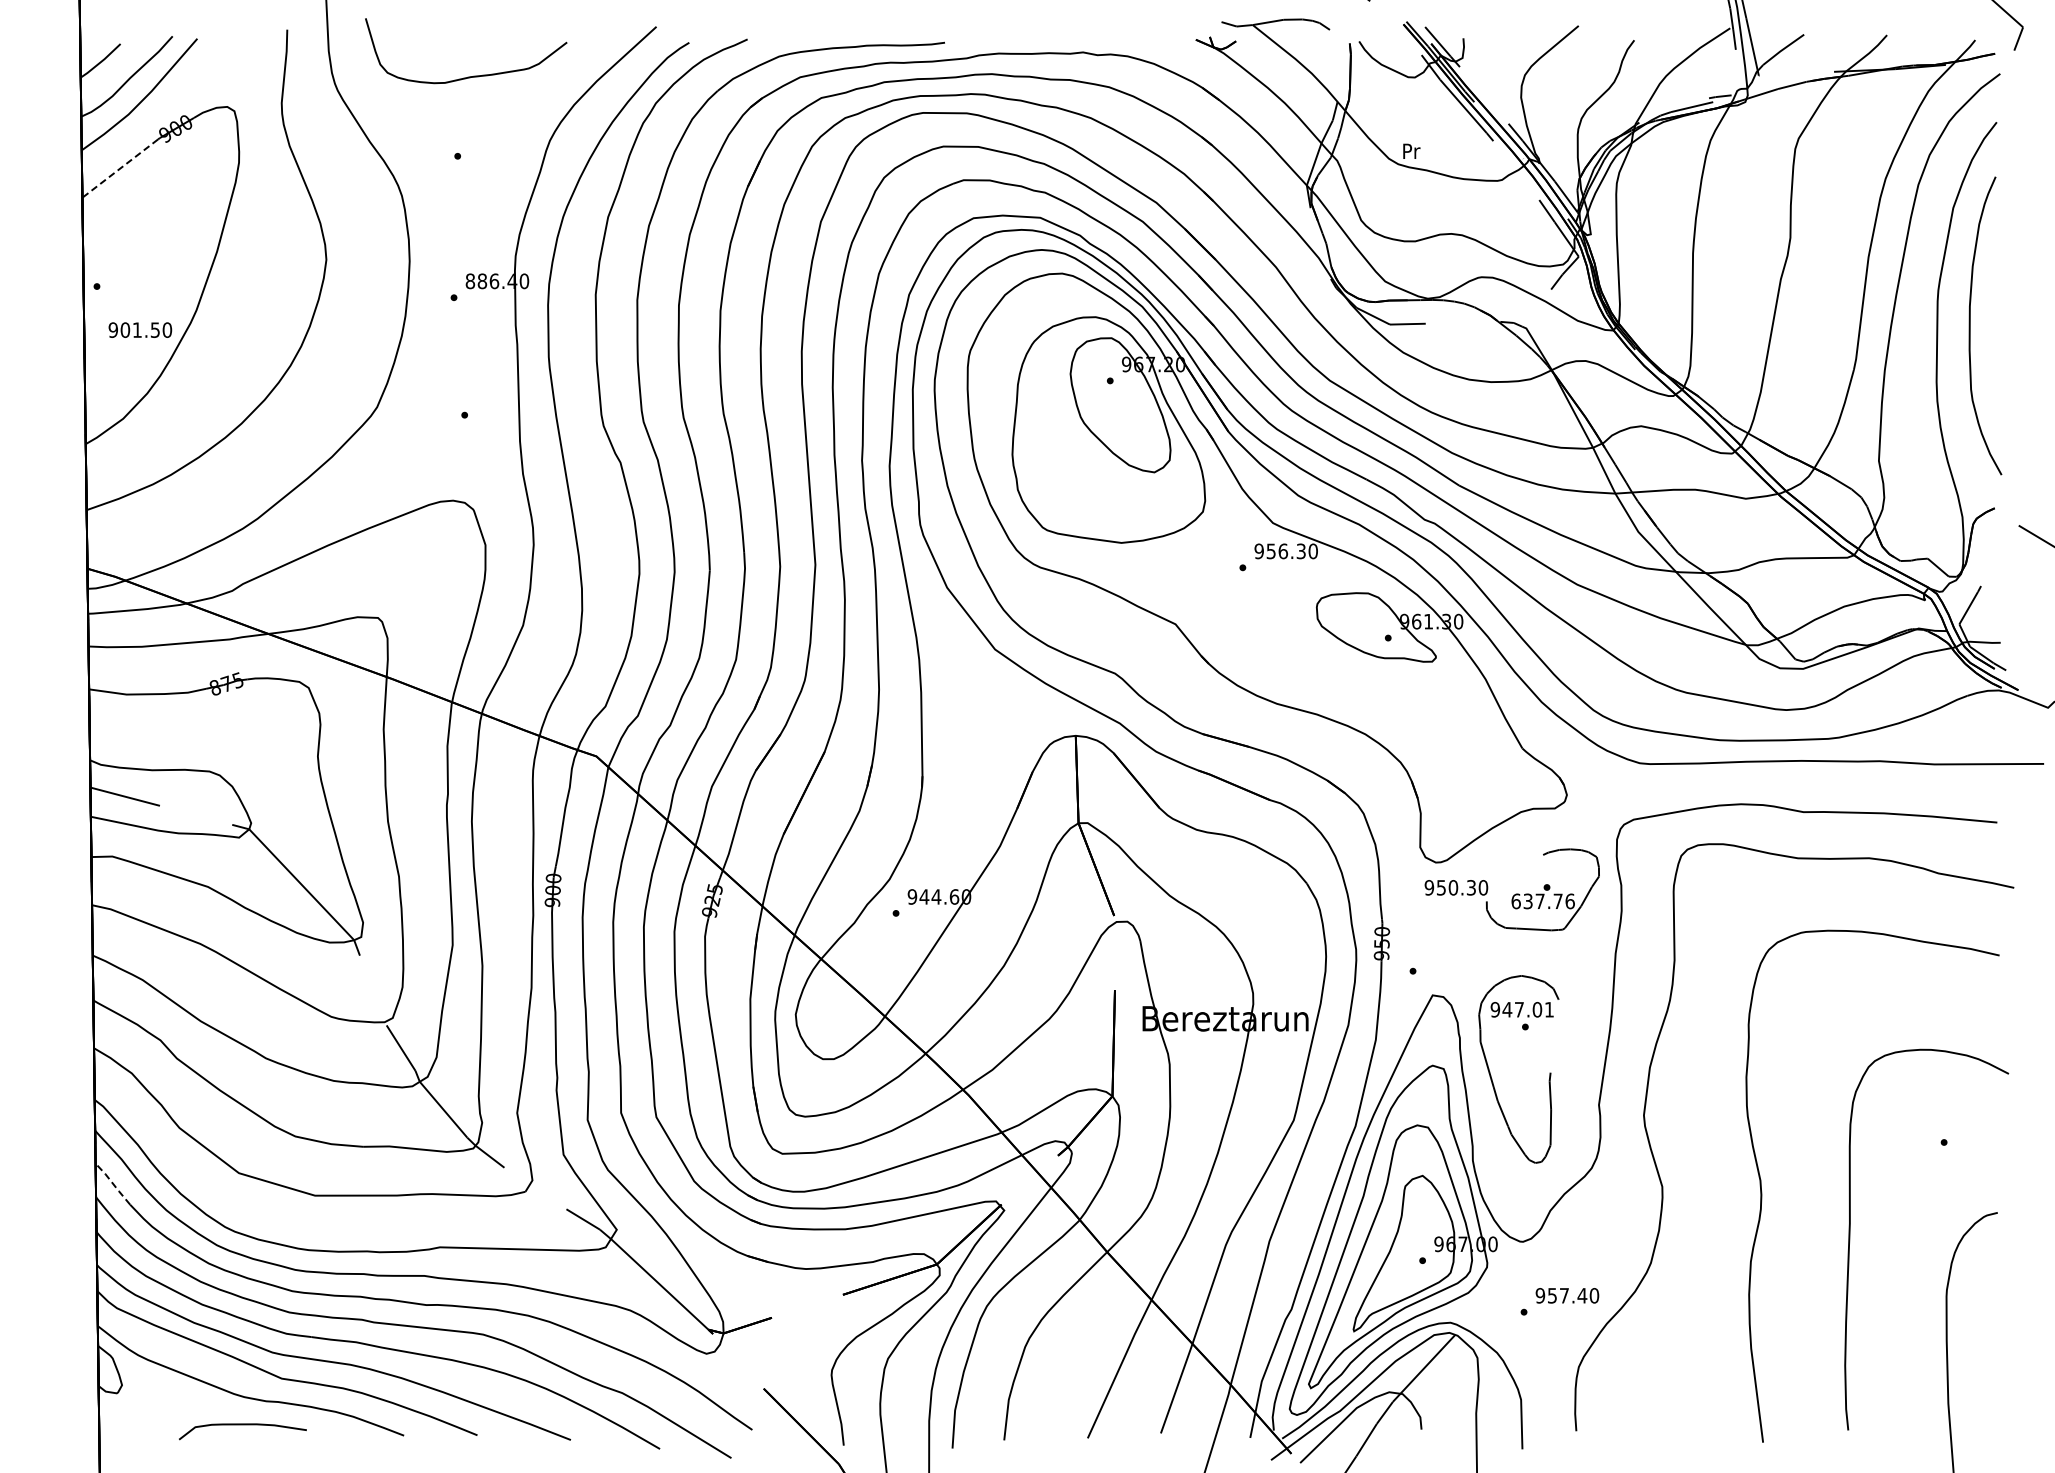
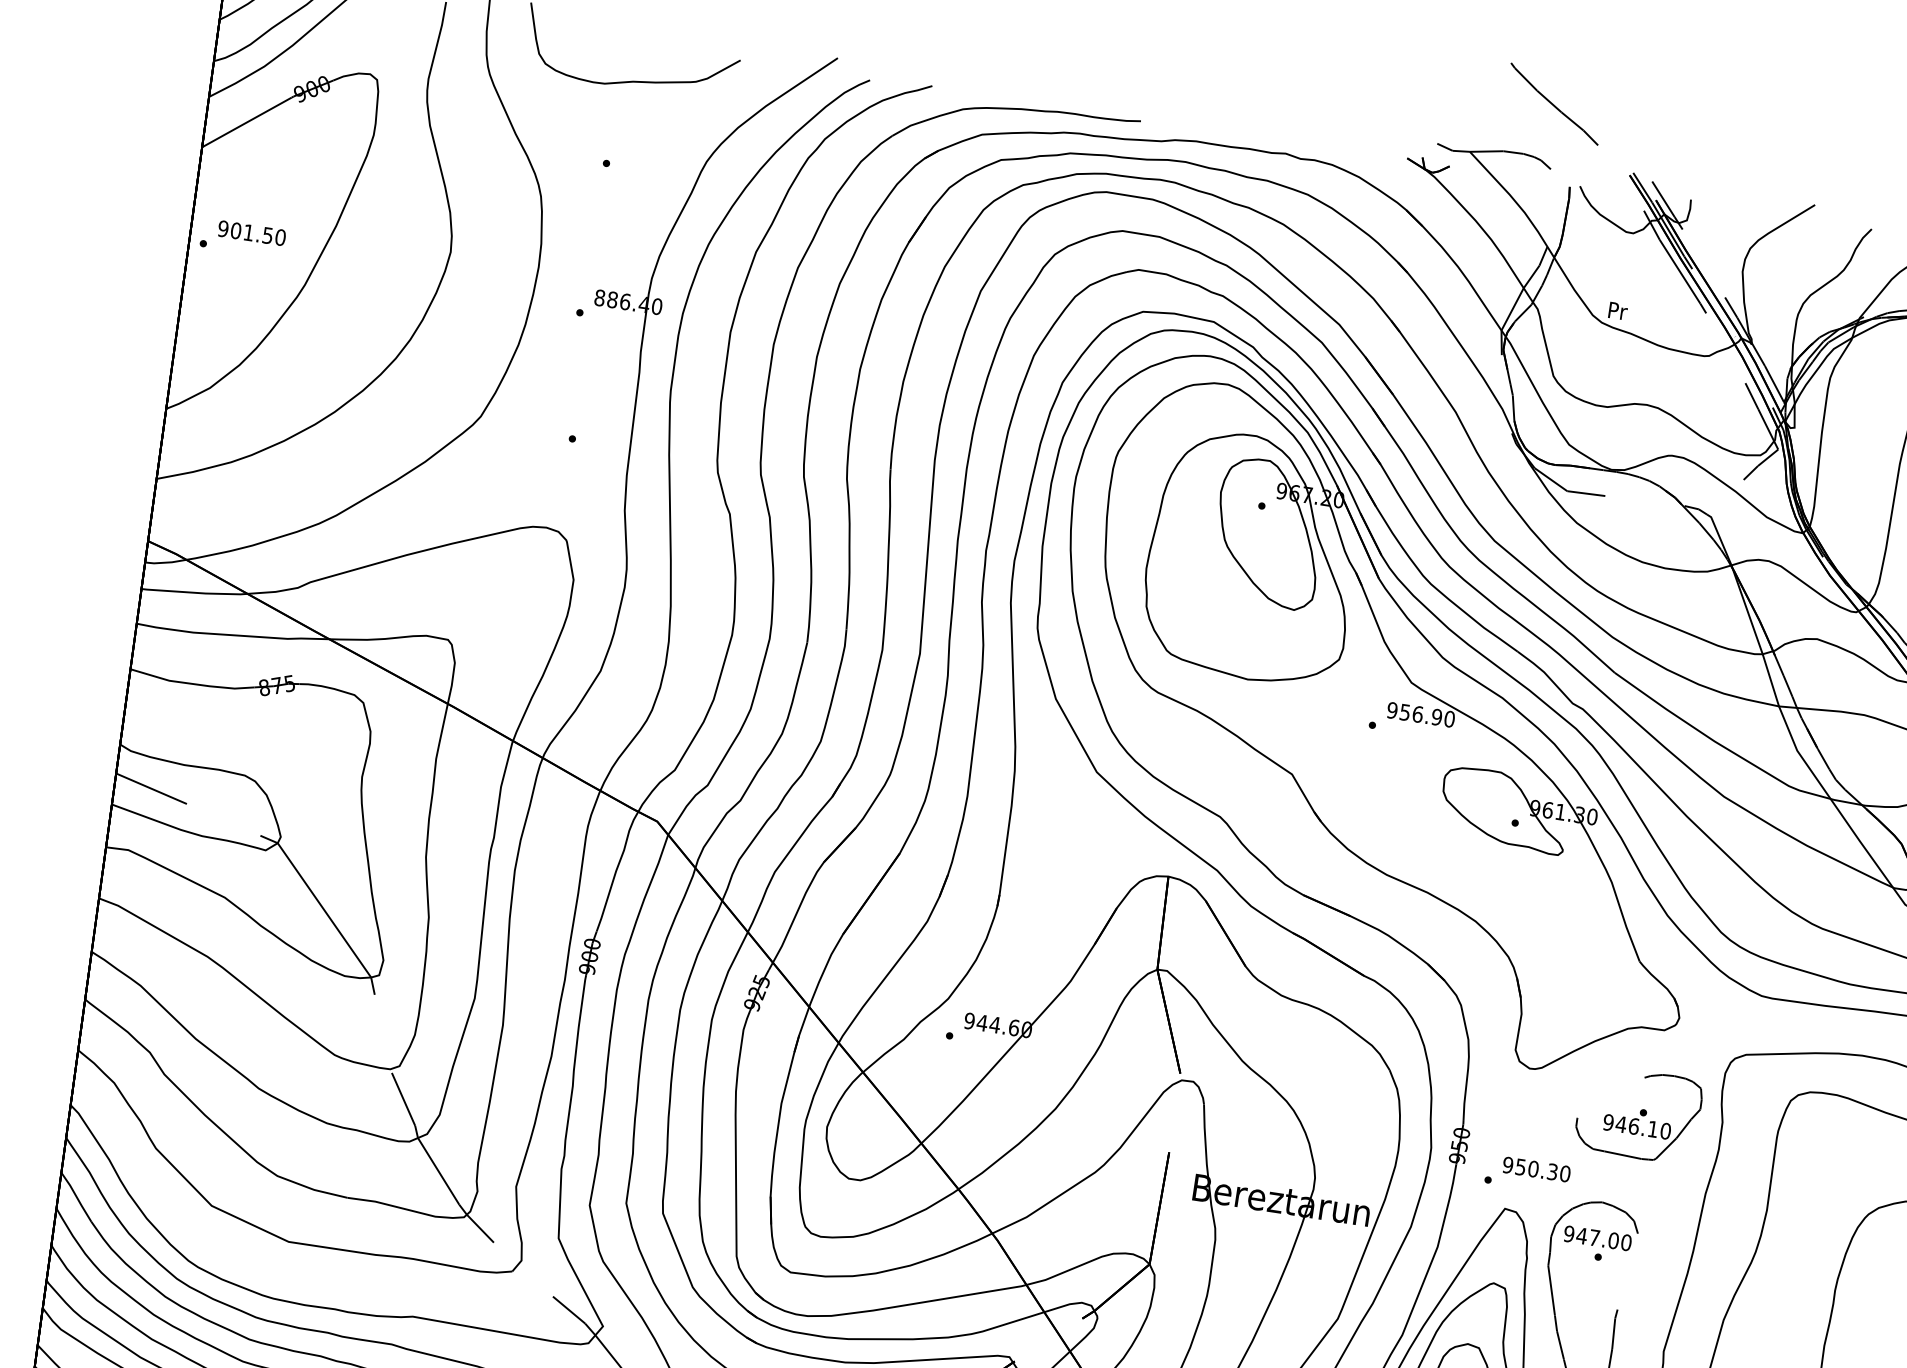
line: (120, 168) -> (247, 122), dashed -> solid
text: (140, 329) -> (252, 232), moved
text: (1300, 550) -> (1436, 716), 956.30 -> 956.90
text: (1456, 887) -> (1536, 1169), moved
text: (1542, 901) -> (1636, 1126), 637.76 -> 946.10
text: (1549, 1009) -> (1626, 1242), 947.01 -> 947.00
line: (112, 1183) -> (76, 1196), dashed -> solid

